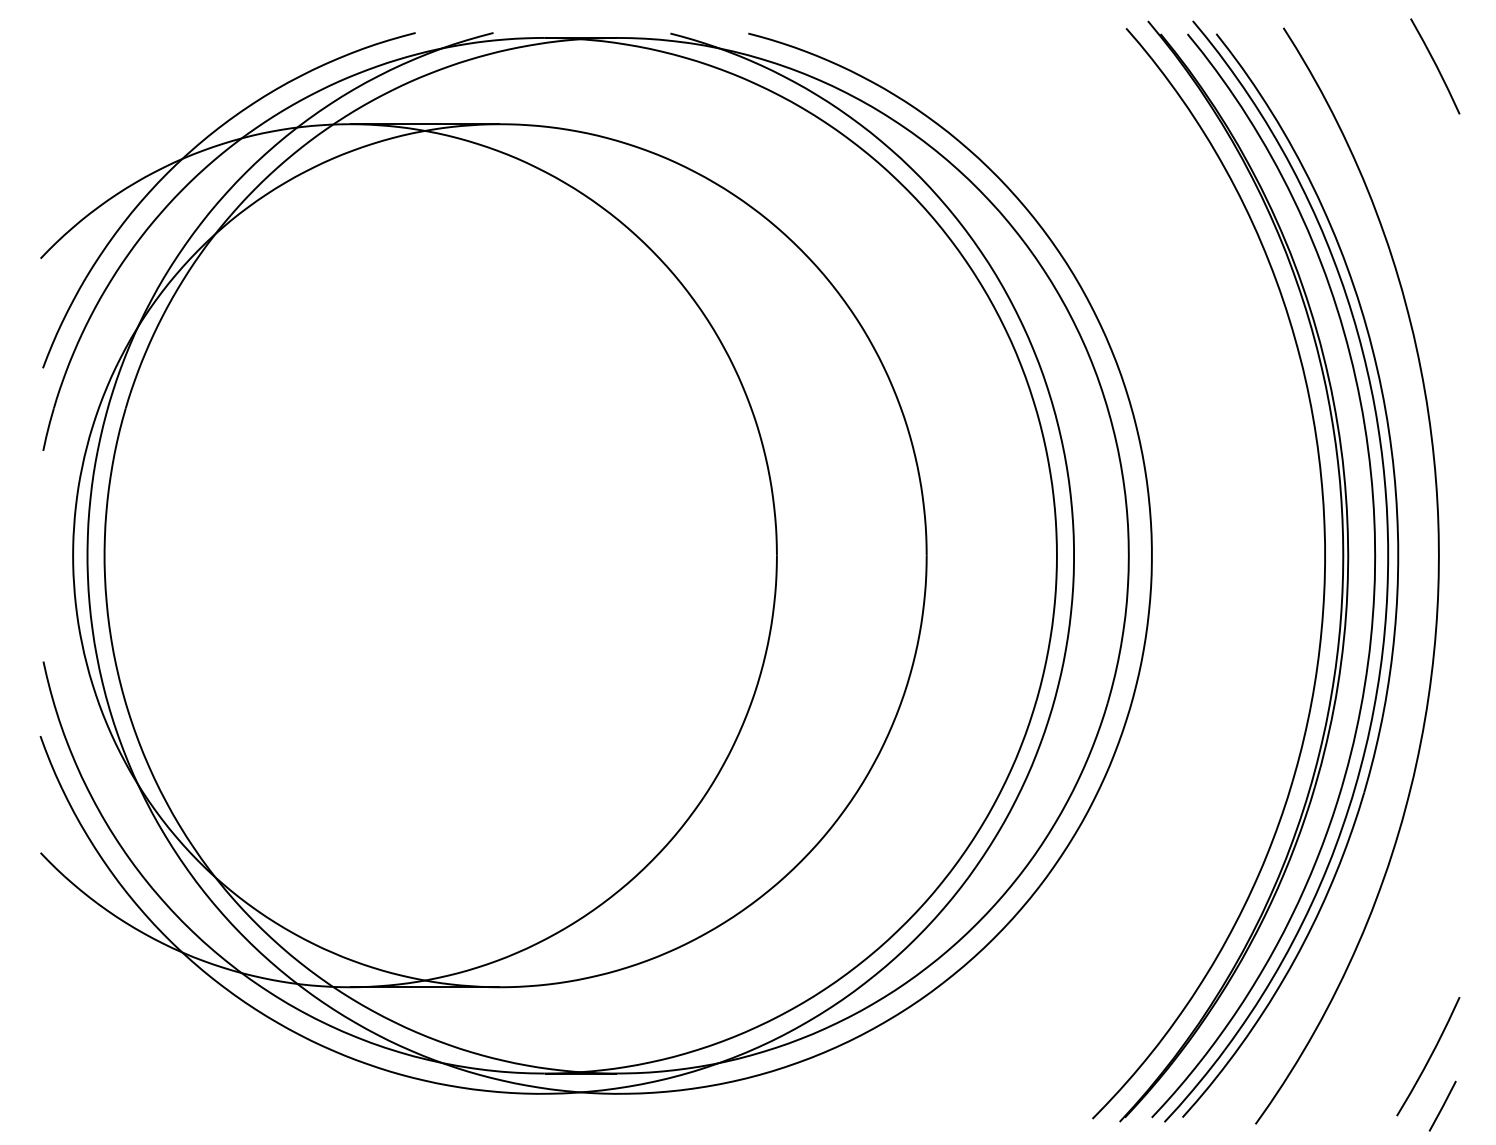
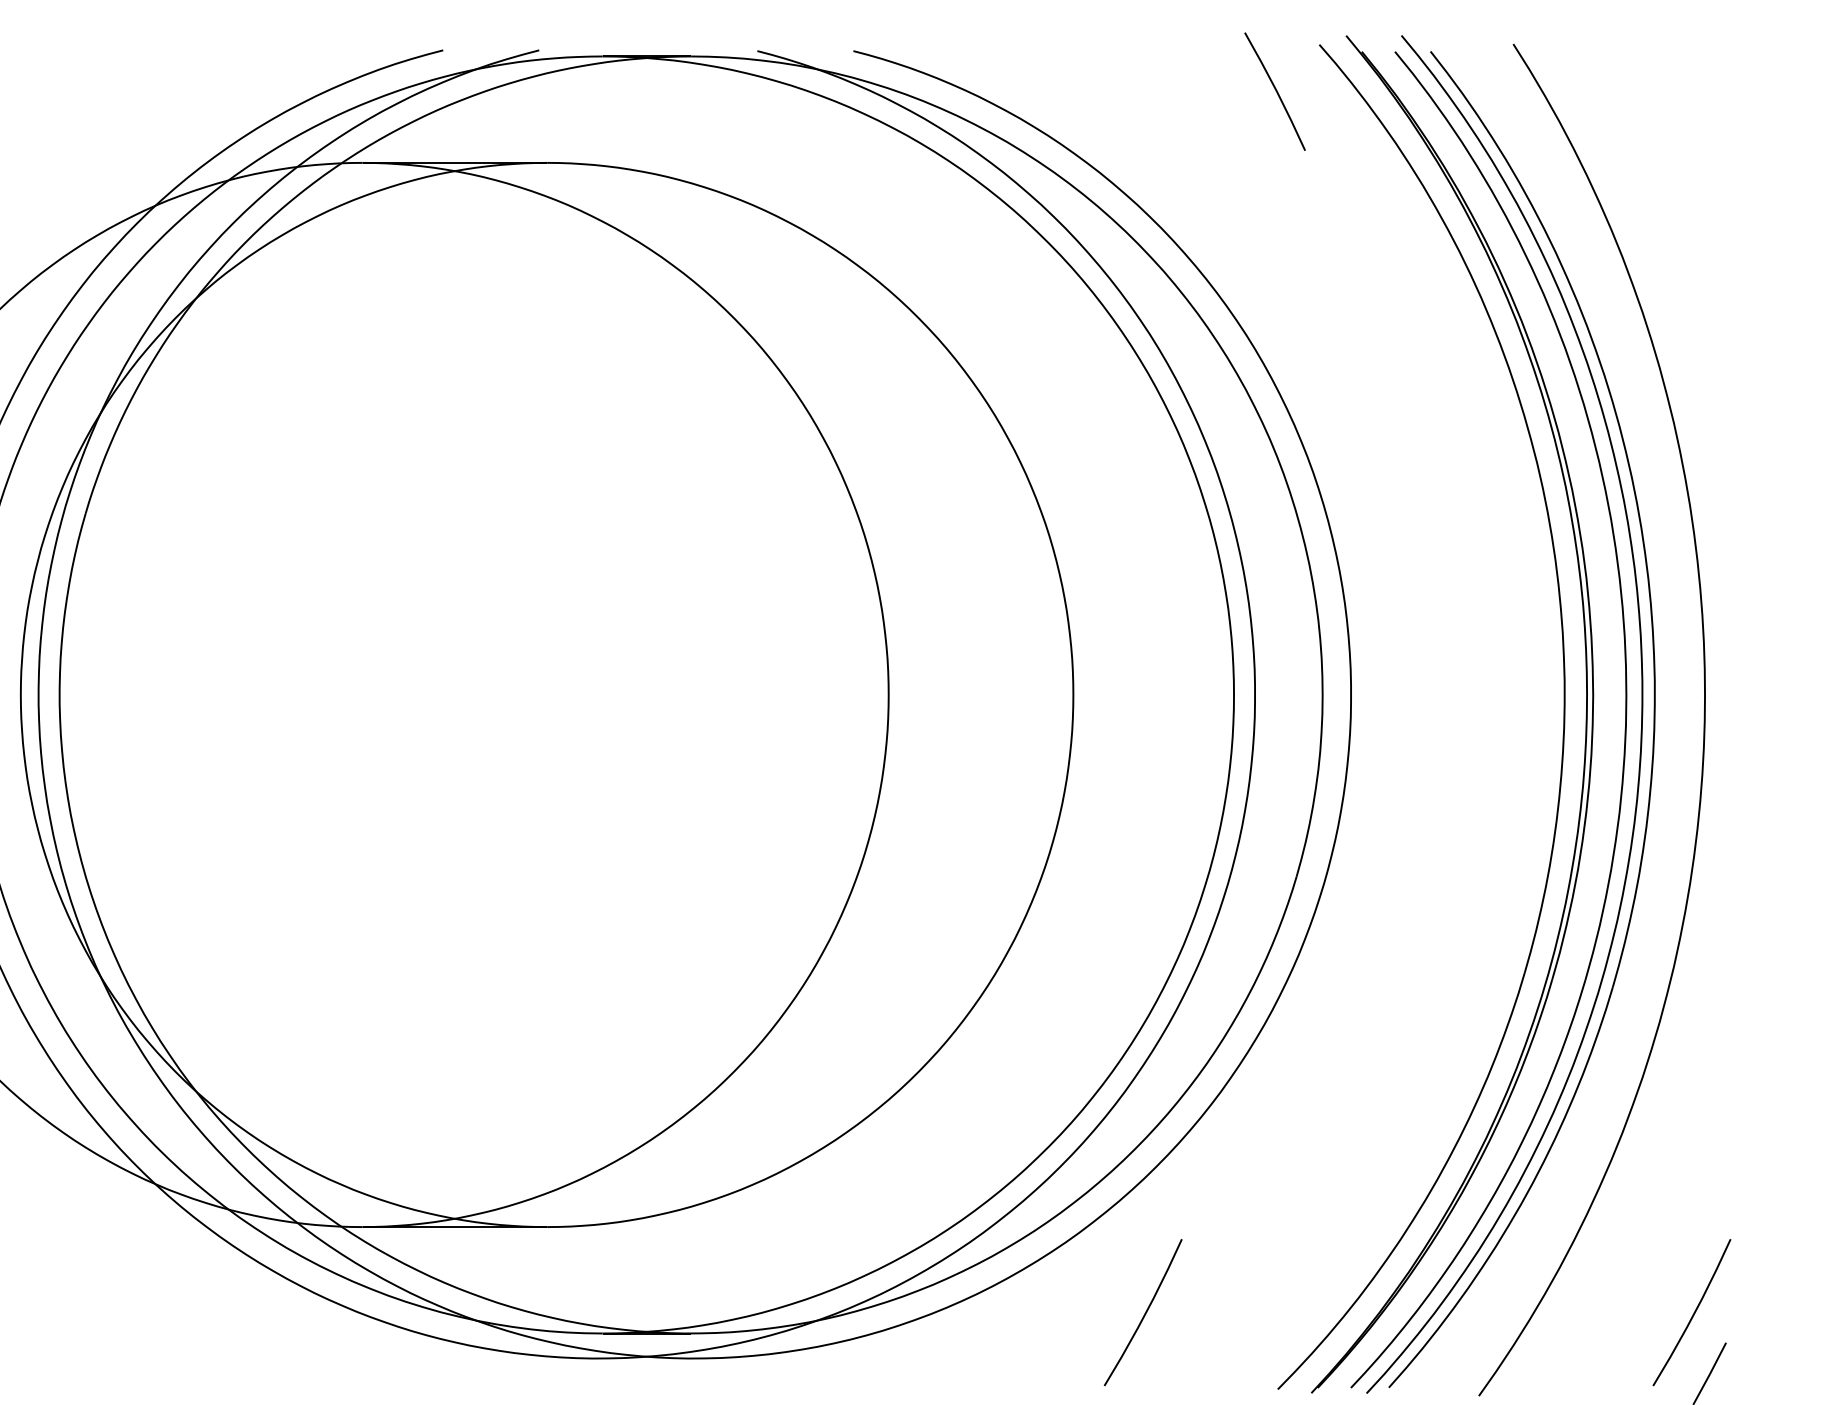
line: (1435, 66) -> (1275, 91), moved
curve: (984, 1056) -> (1144, 1312), added

